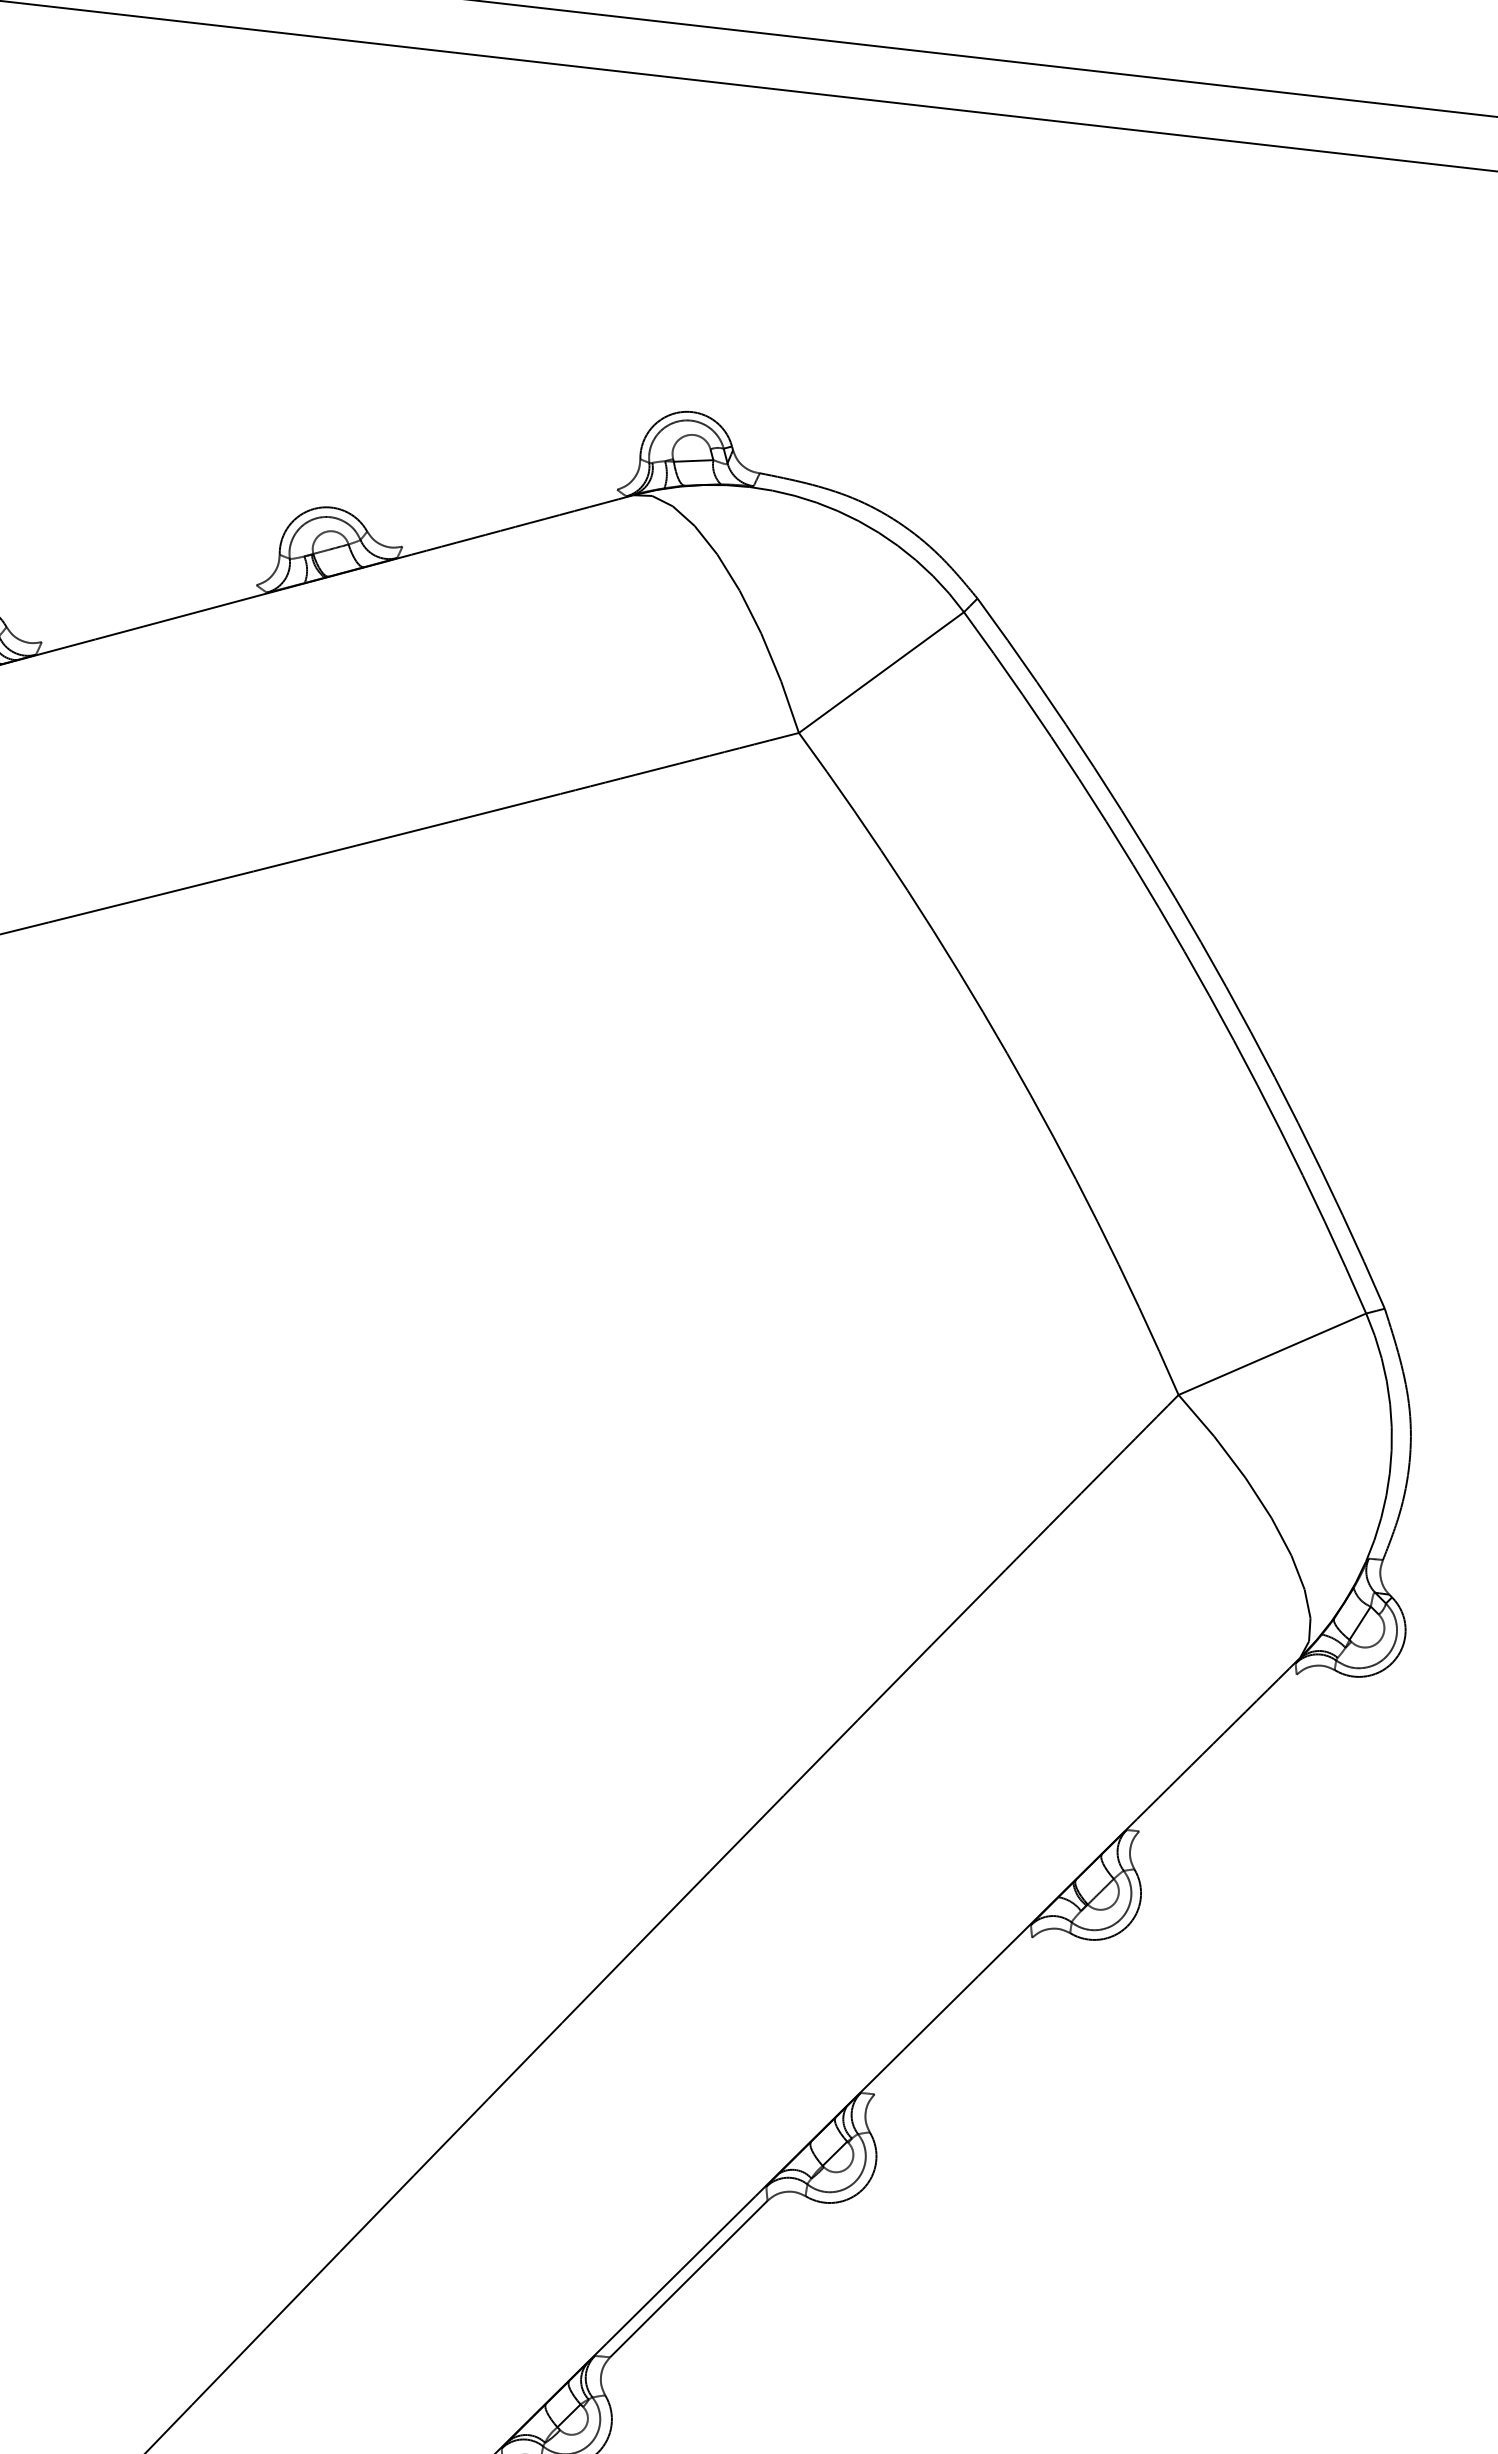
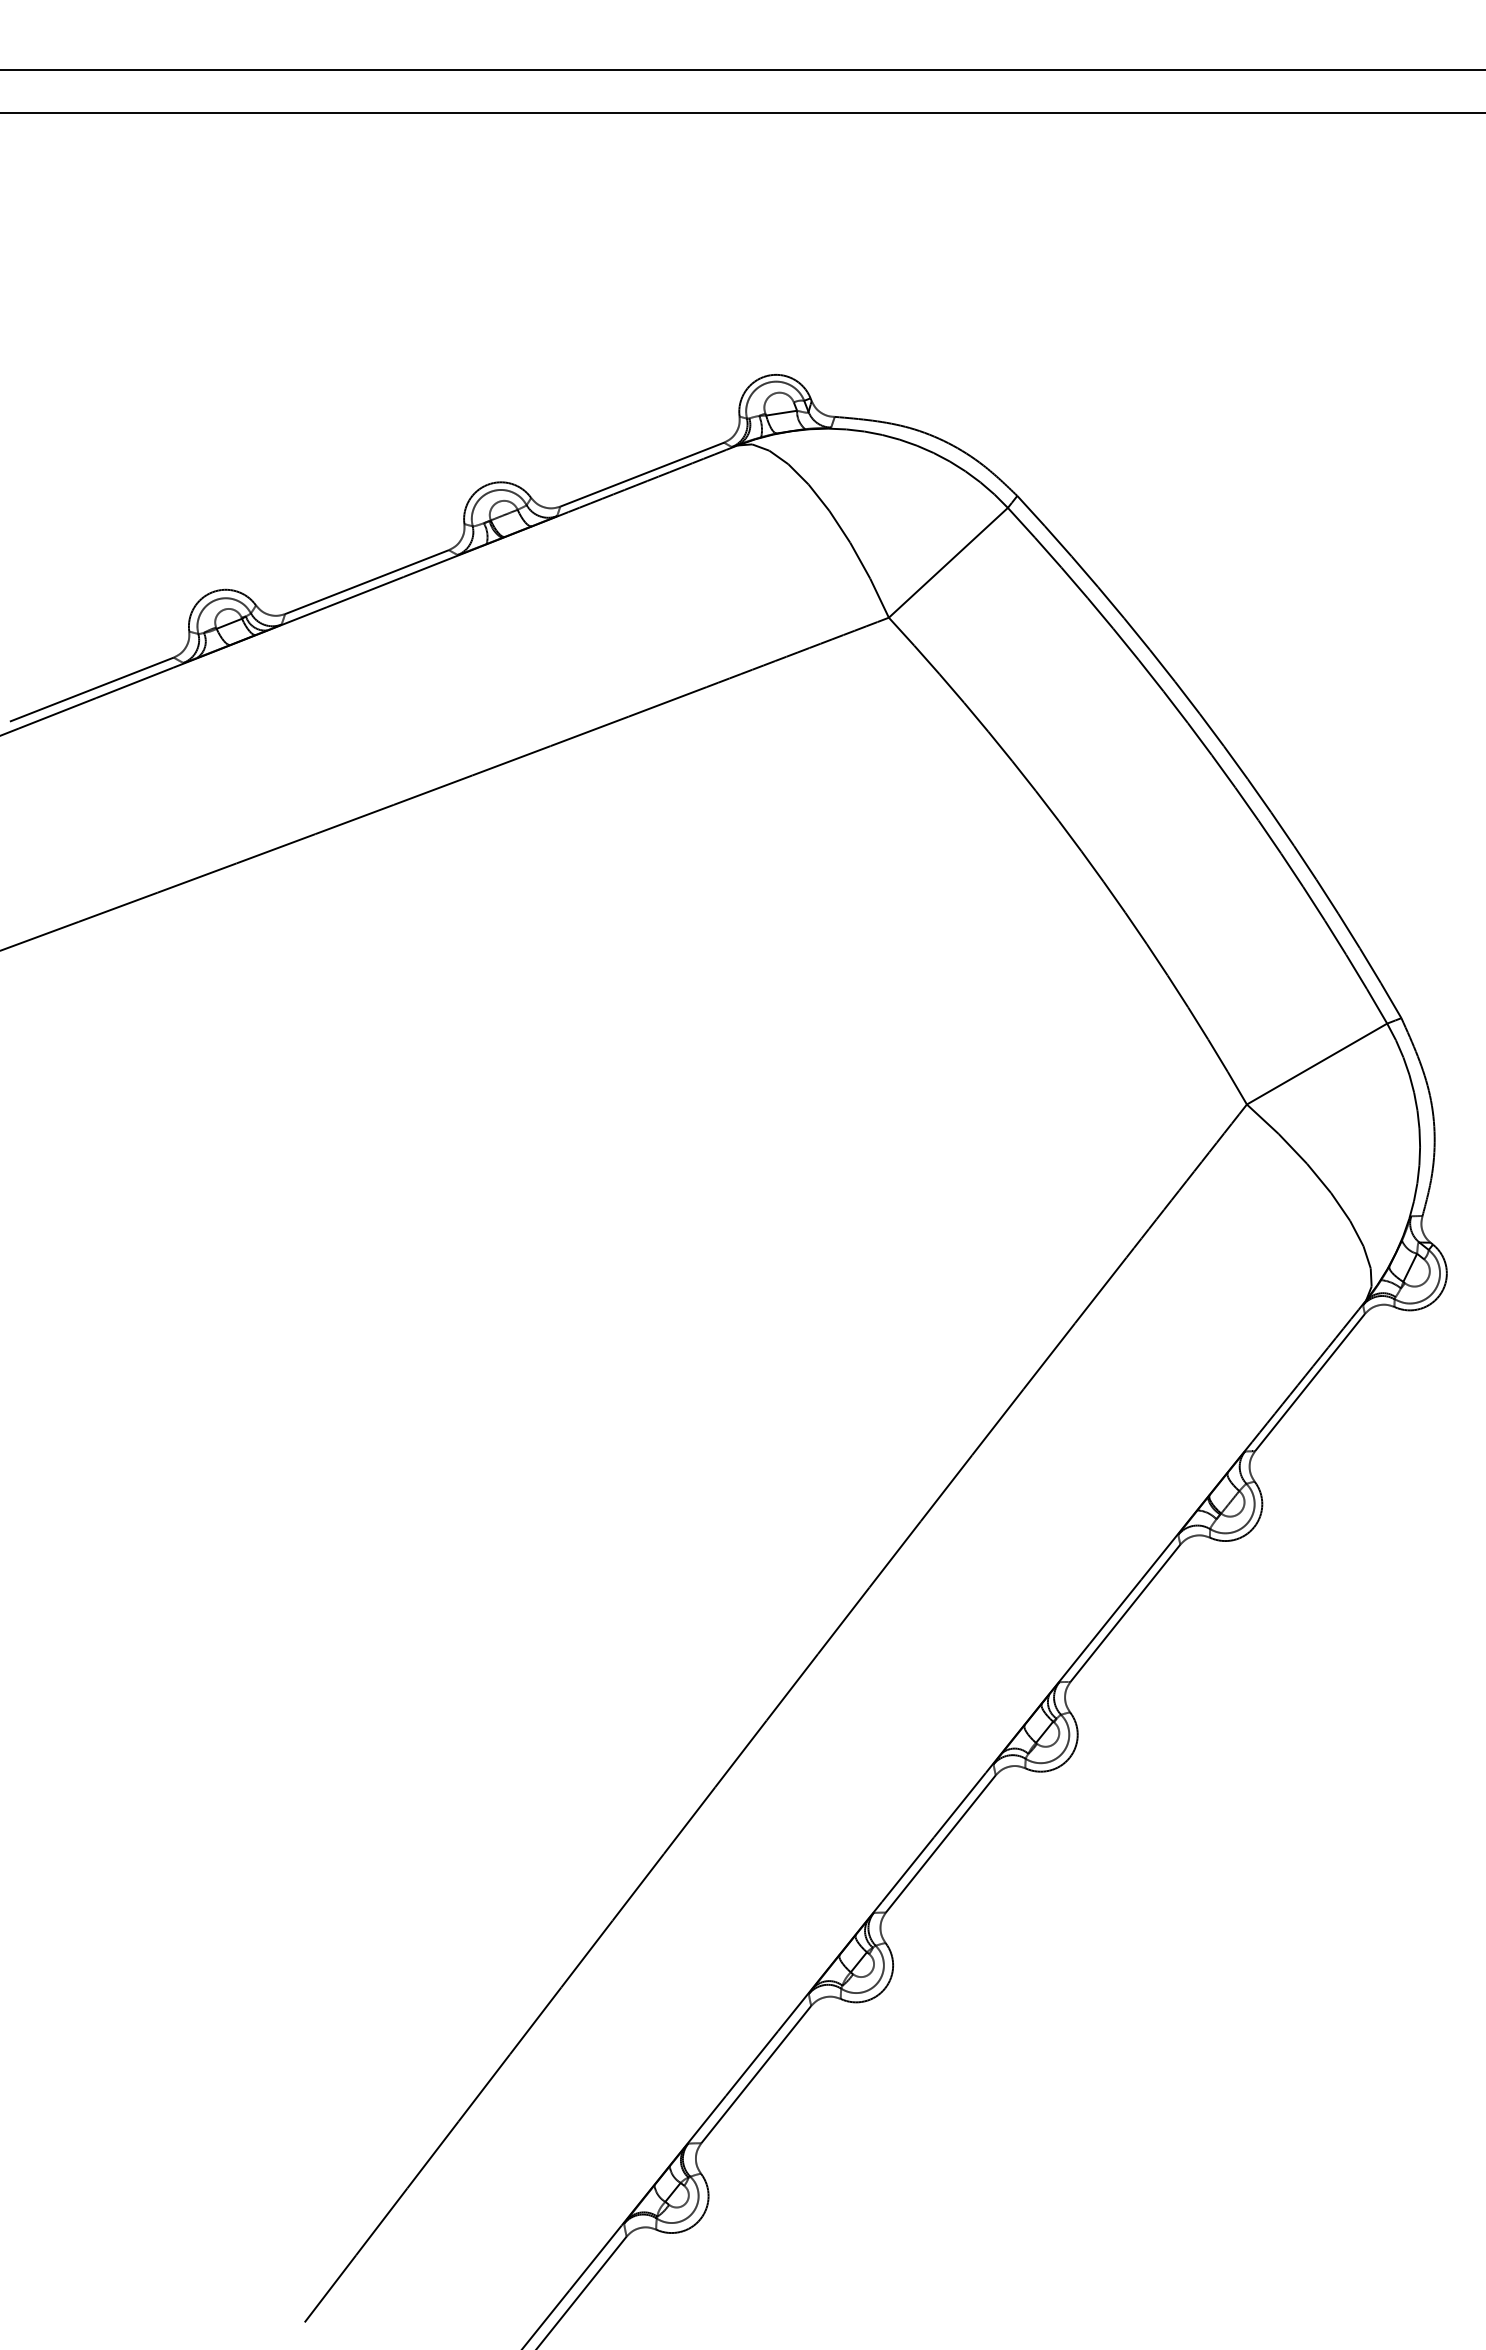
line: (510, 518) -> (642, 474), added
line: (148, 614) -> (366, 582), added
line: (1217, 1752) -> (1309, 1382), added
line: (953, 2015) -> (1125, 1612), added

